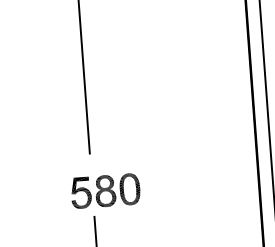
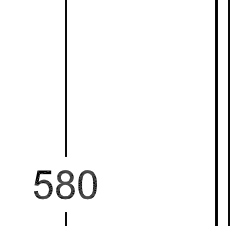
part: (105, 190) -> (65, 184), moved

